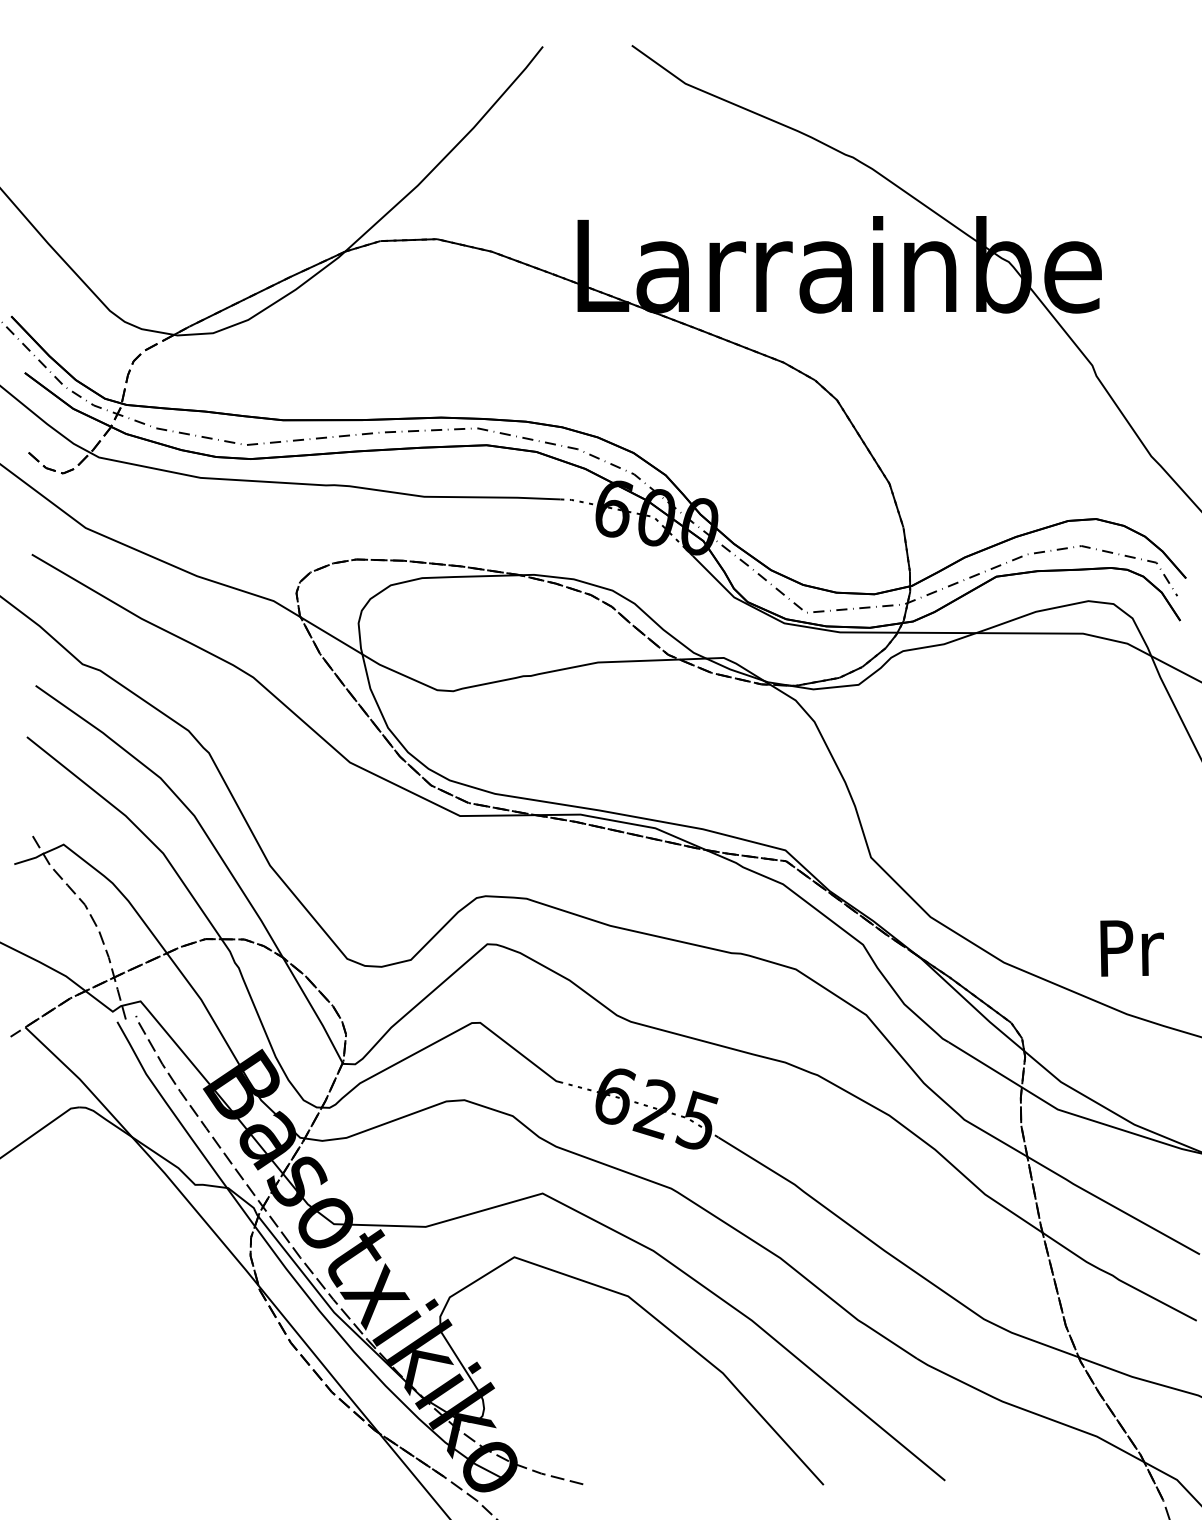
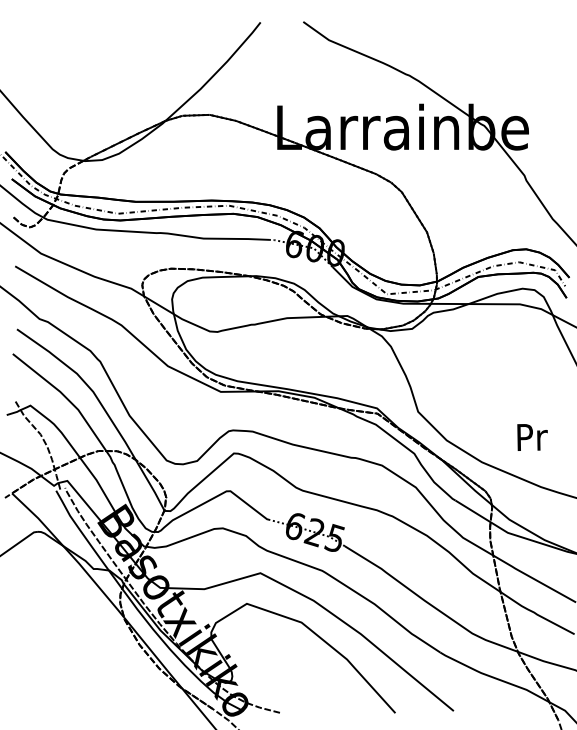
text: (1132, 948) -> (532, 437), moved

